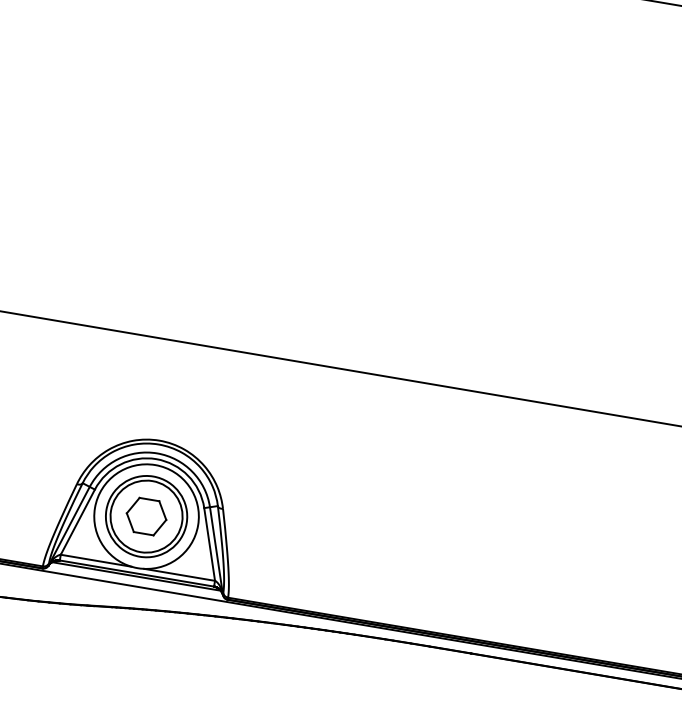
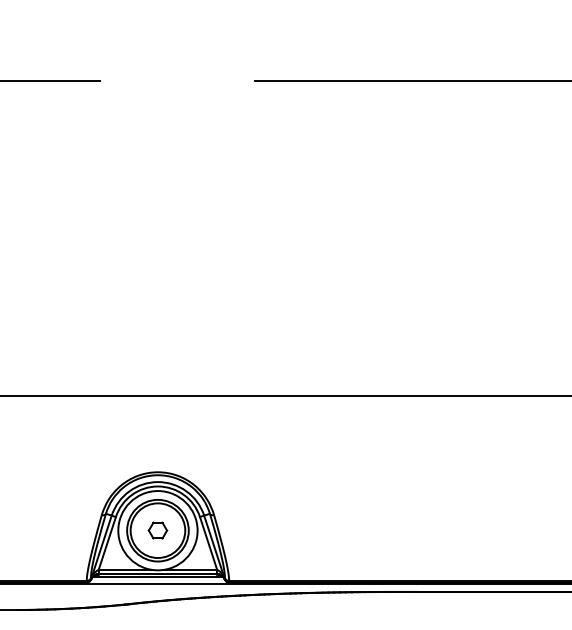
part: (146, 516) -> (157, 530), size x0.6

